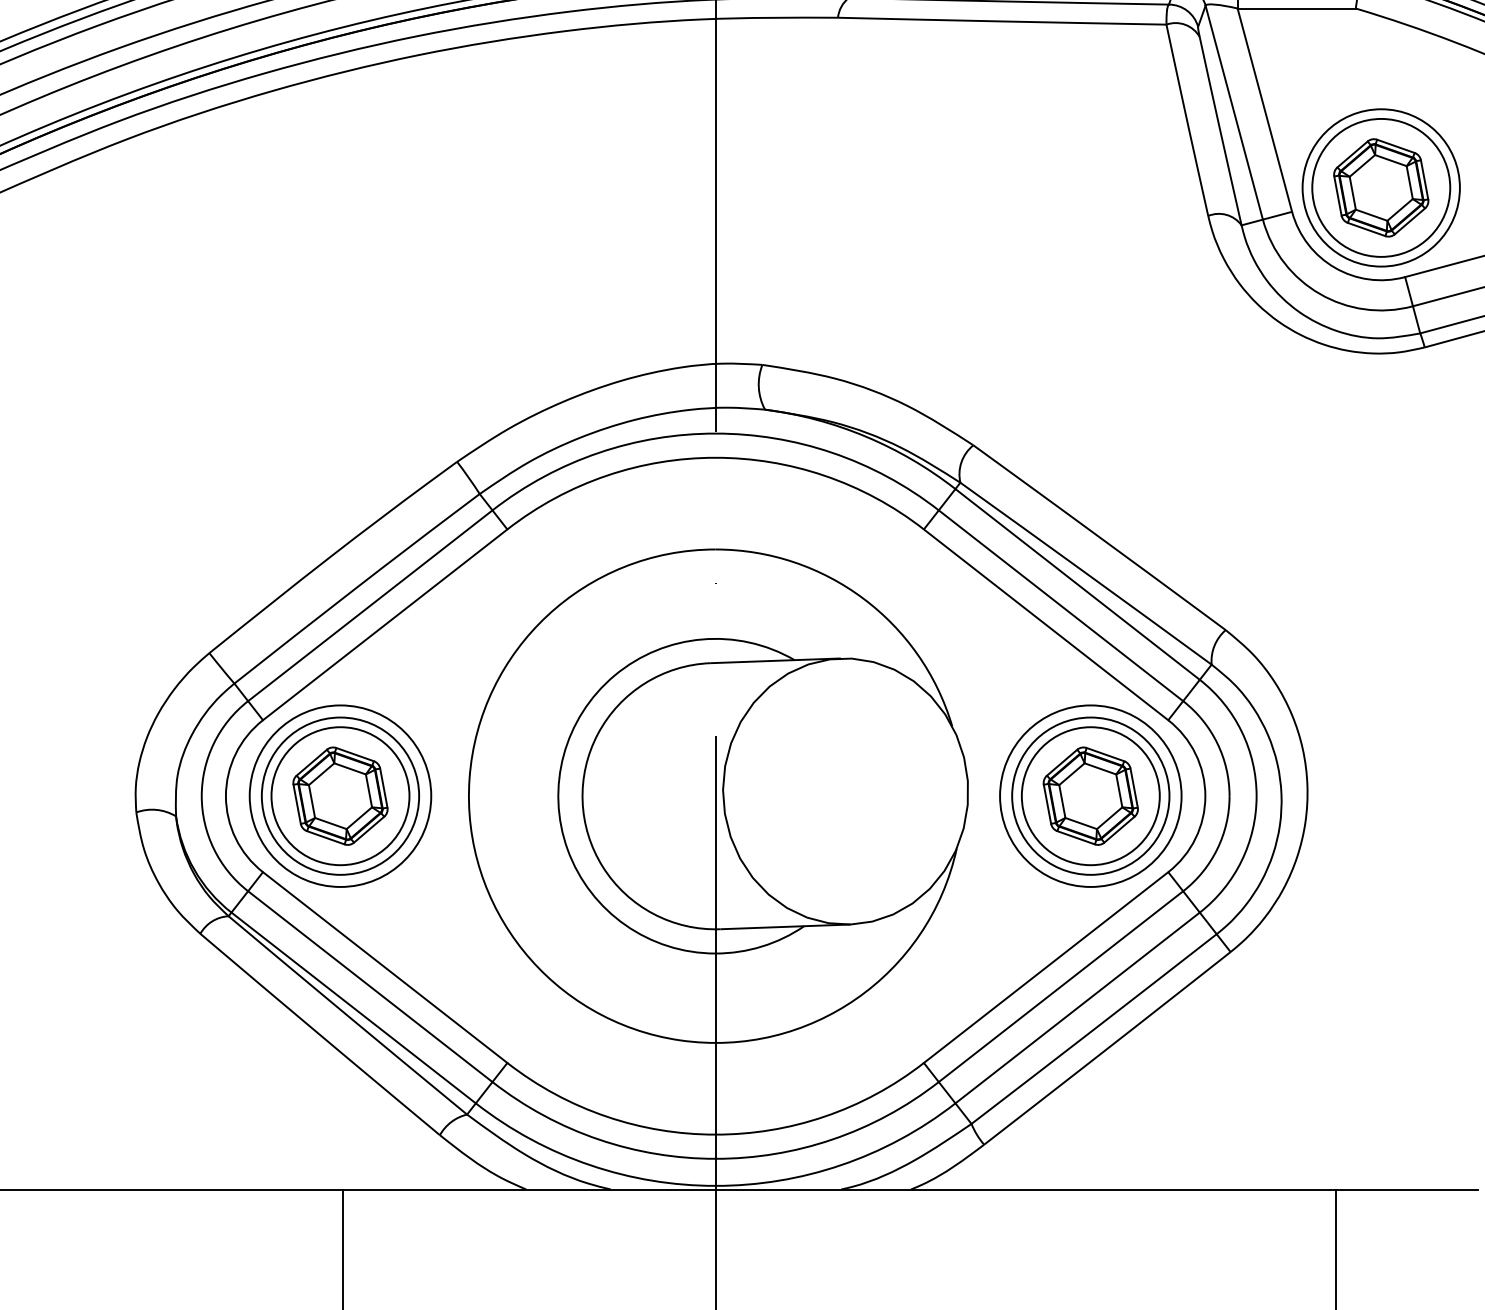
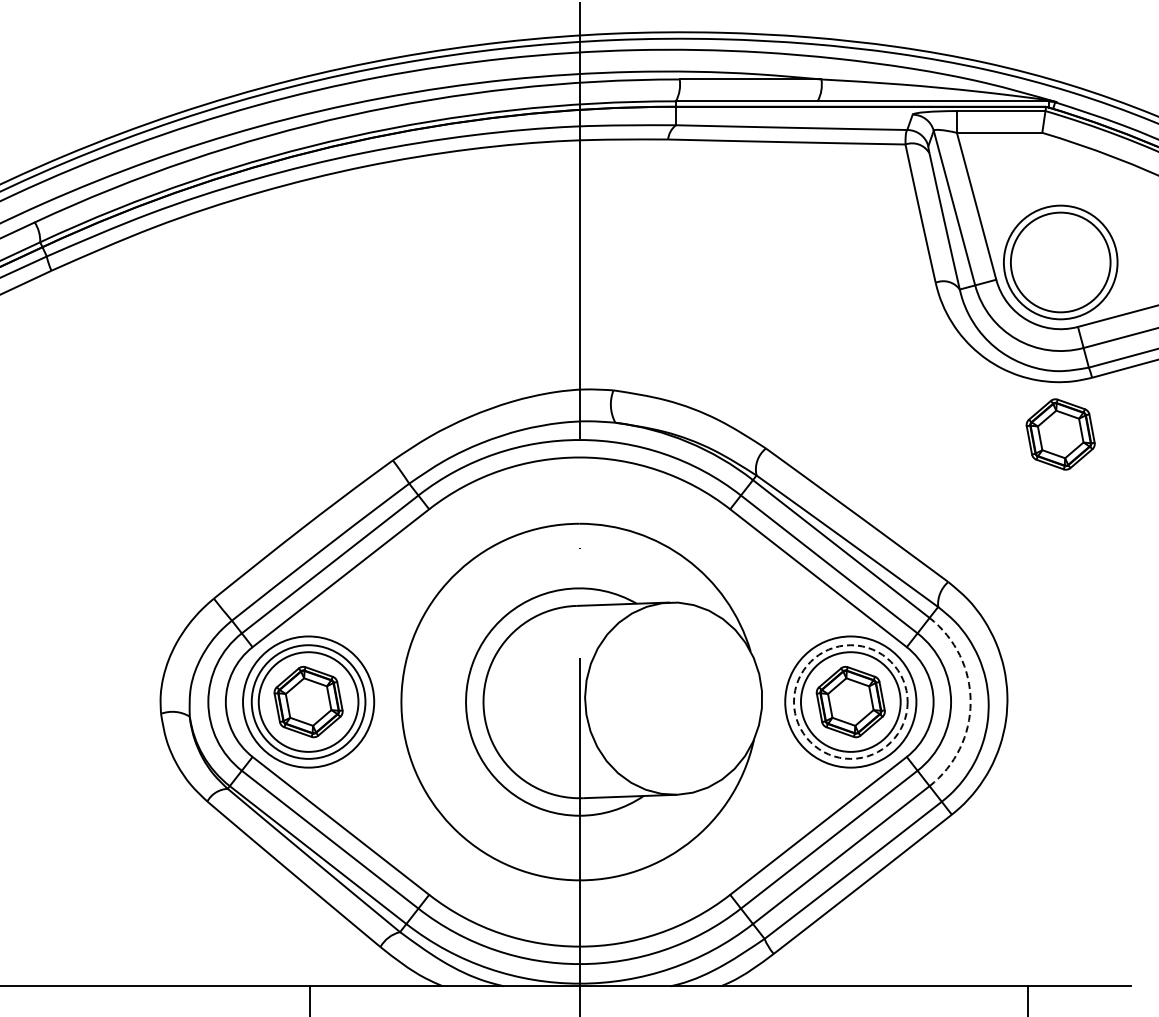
part: (1380, 187) -> (1060, 434), moved
circle: (1090, 795) -> (850, 701), solid -> dashed
arc: (1256, 796) -> (970, 702), solid -> dashed

